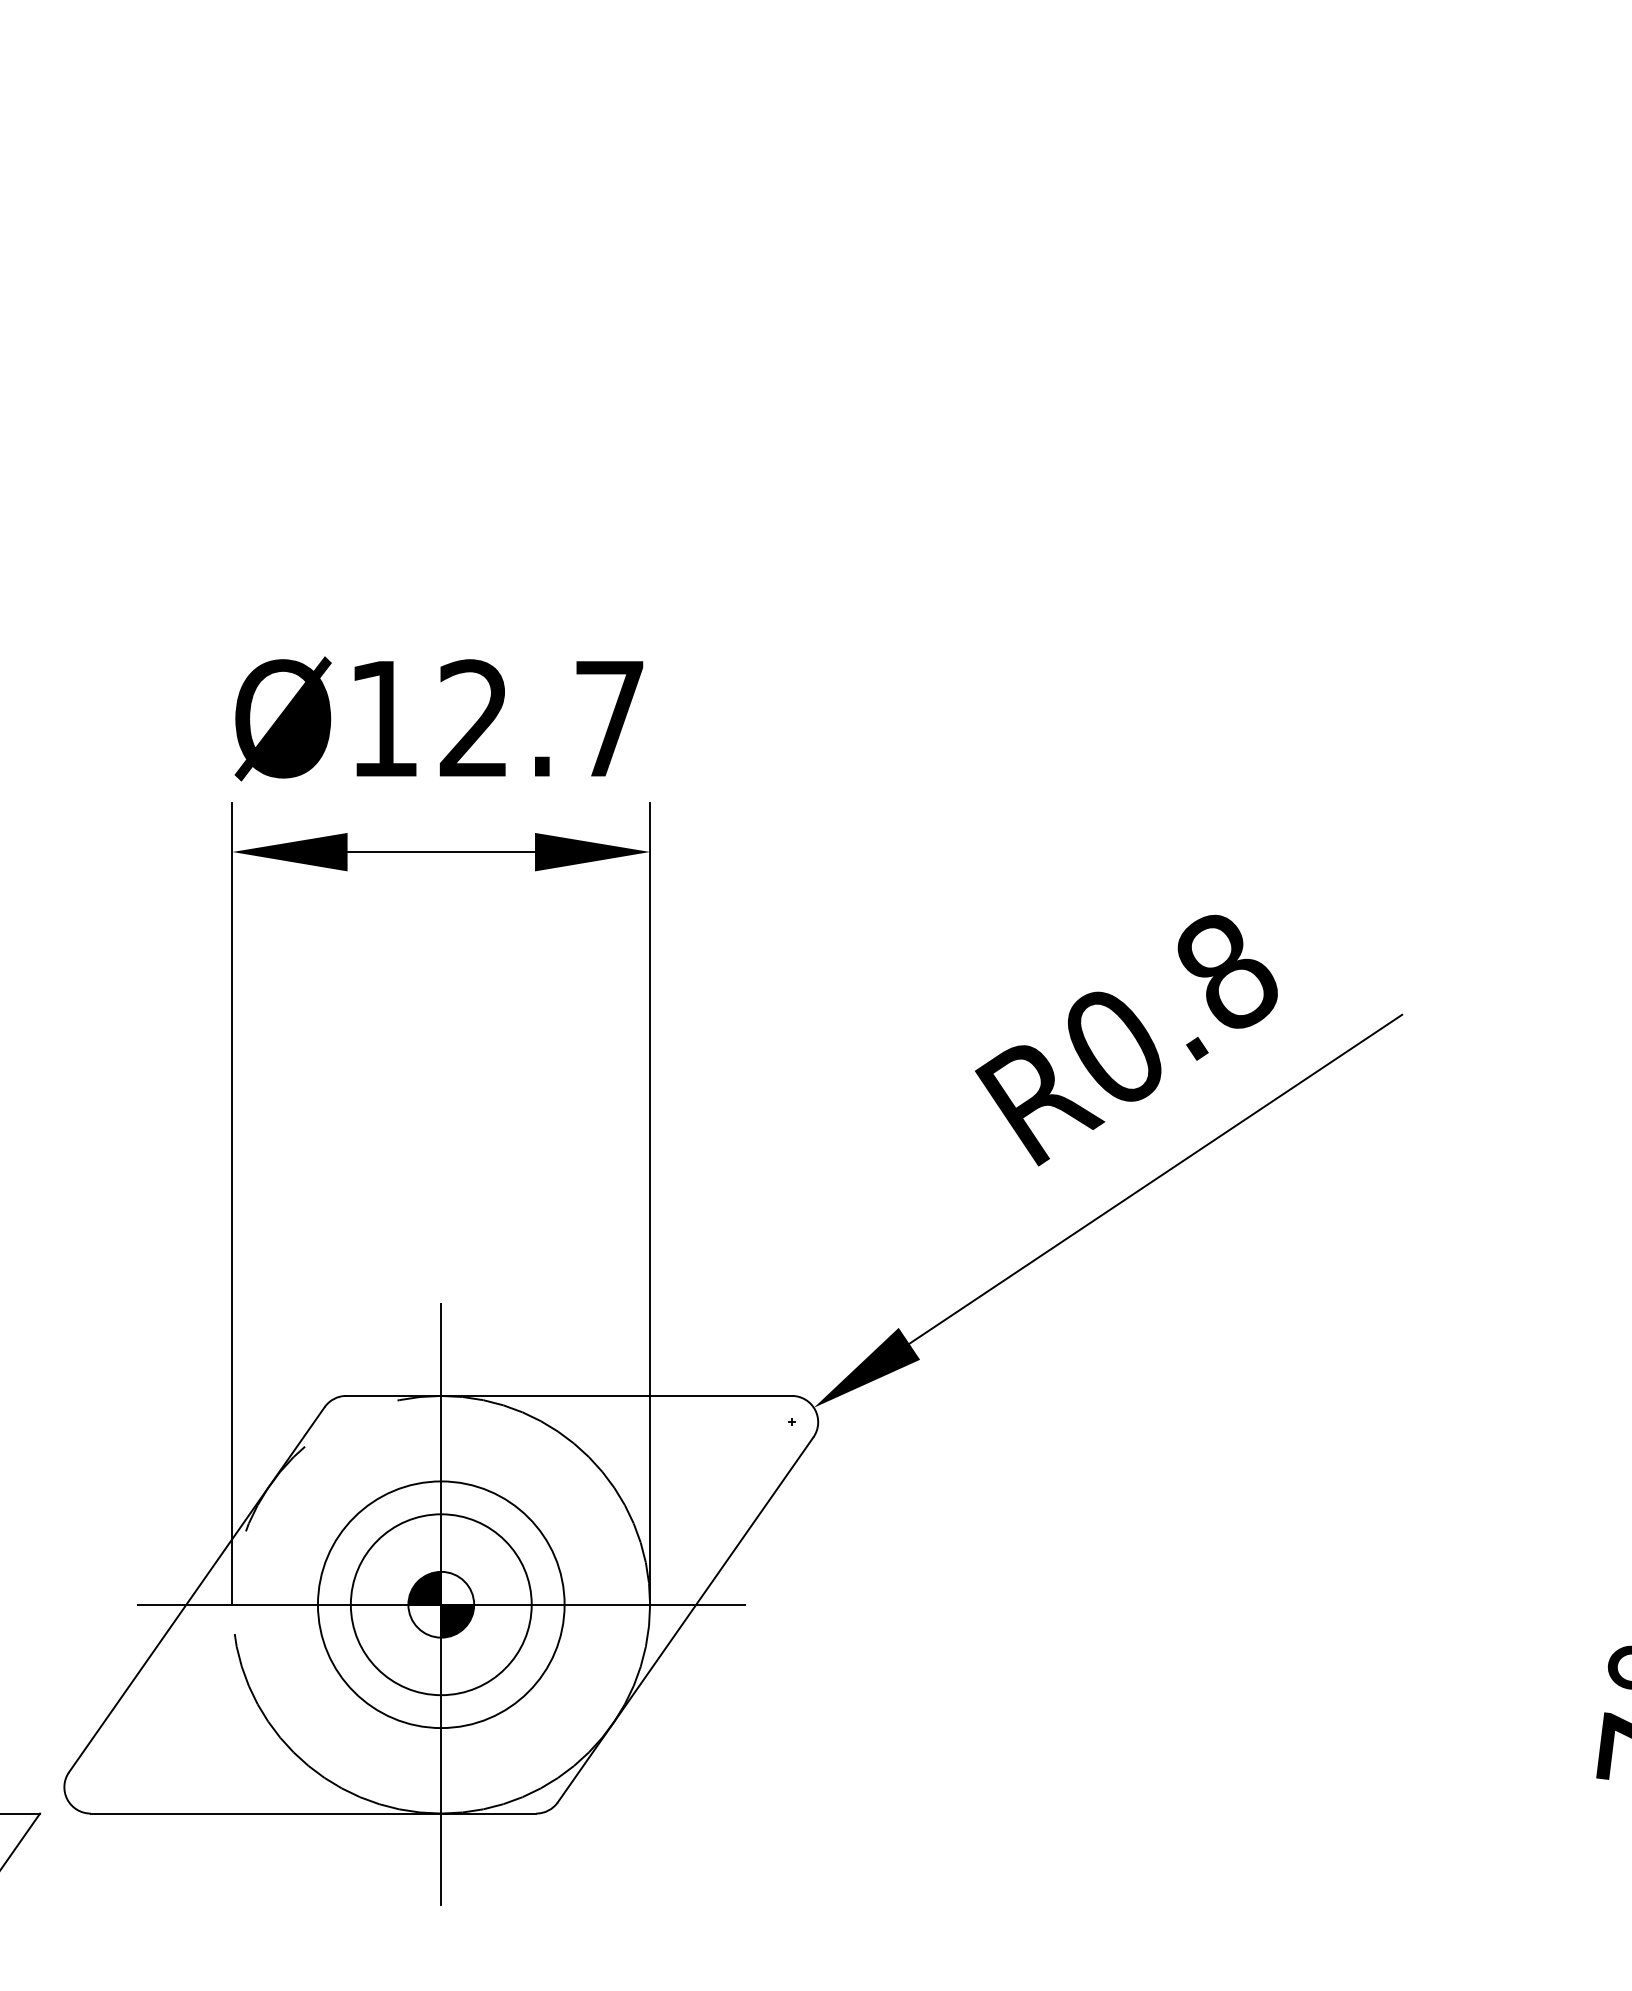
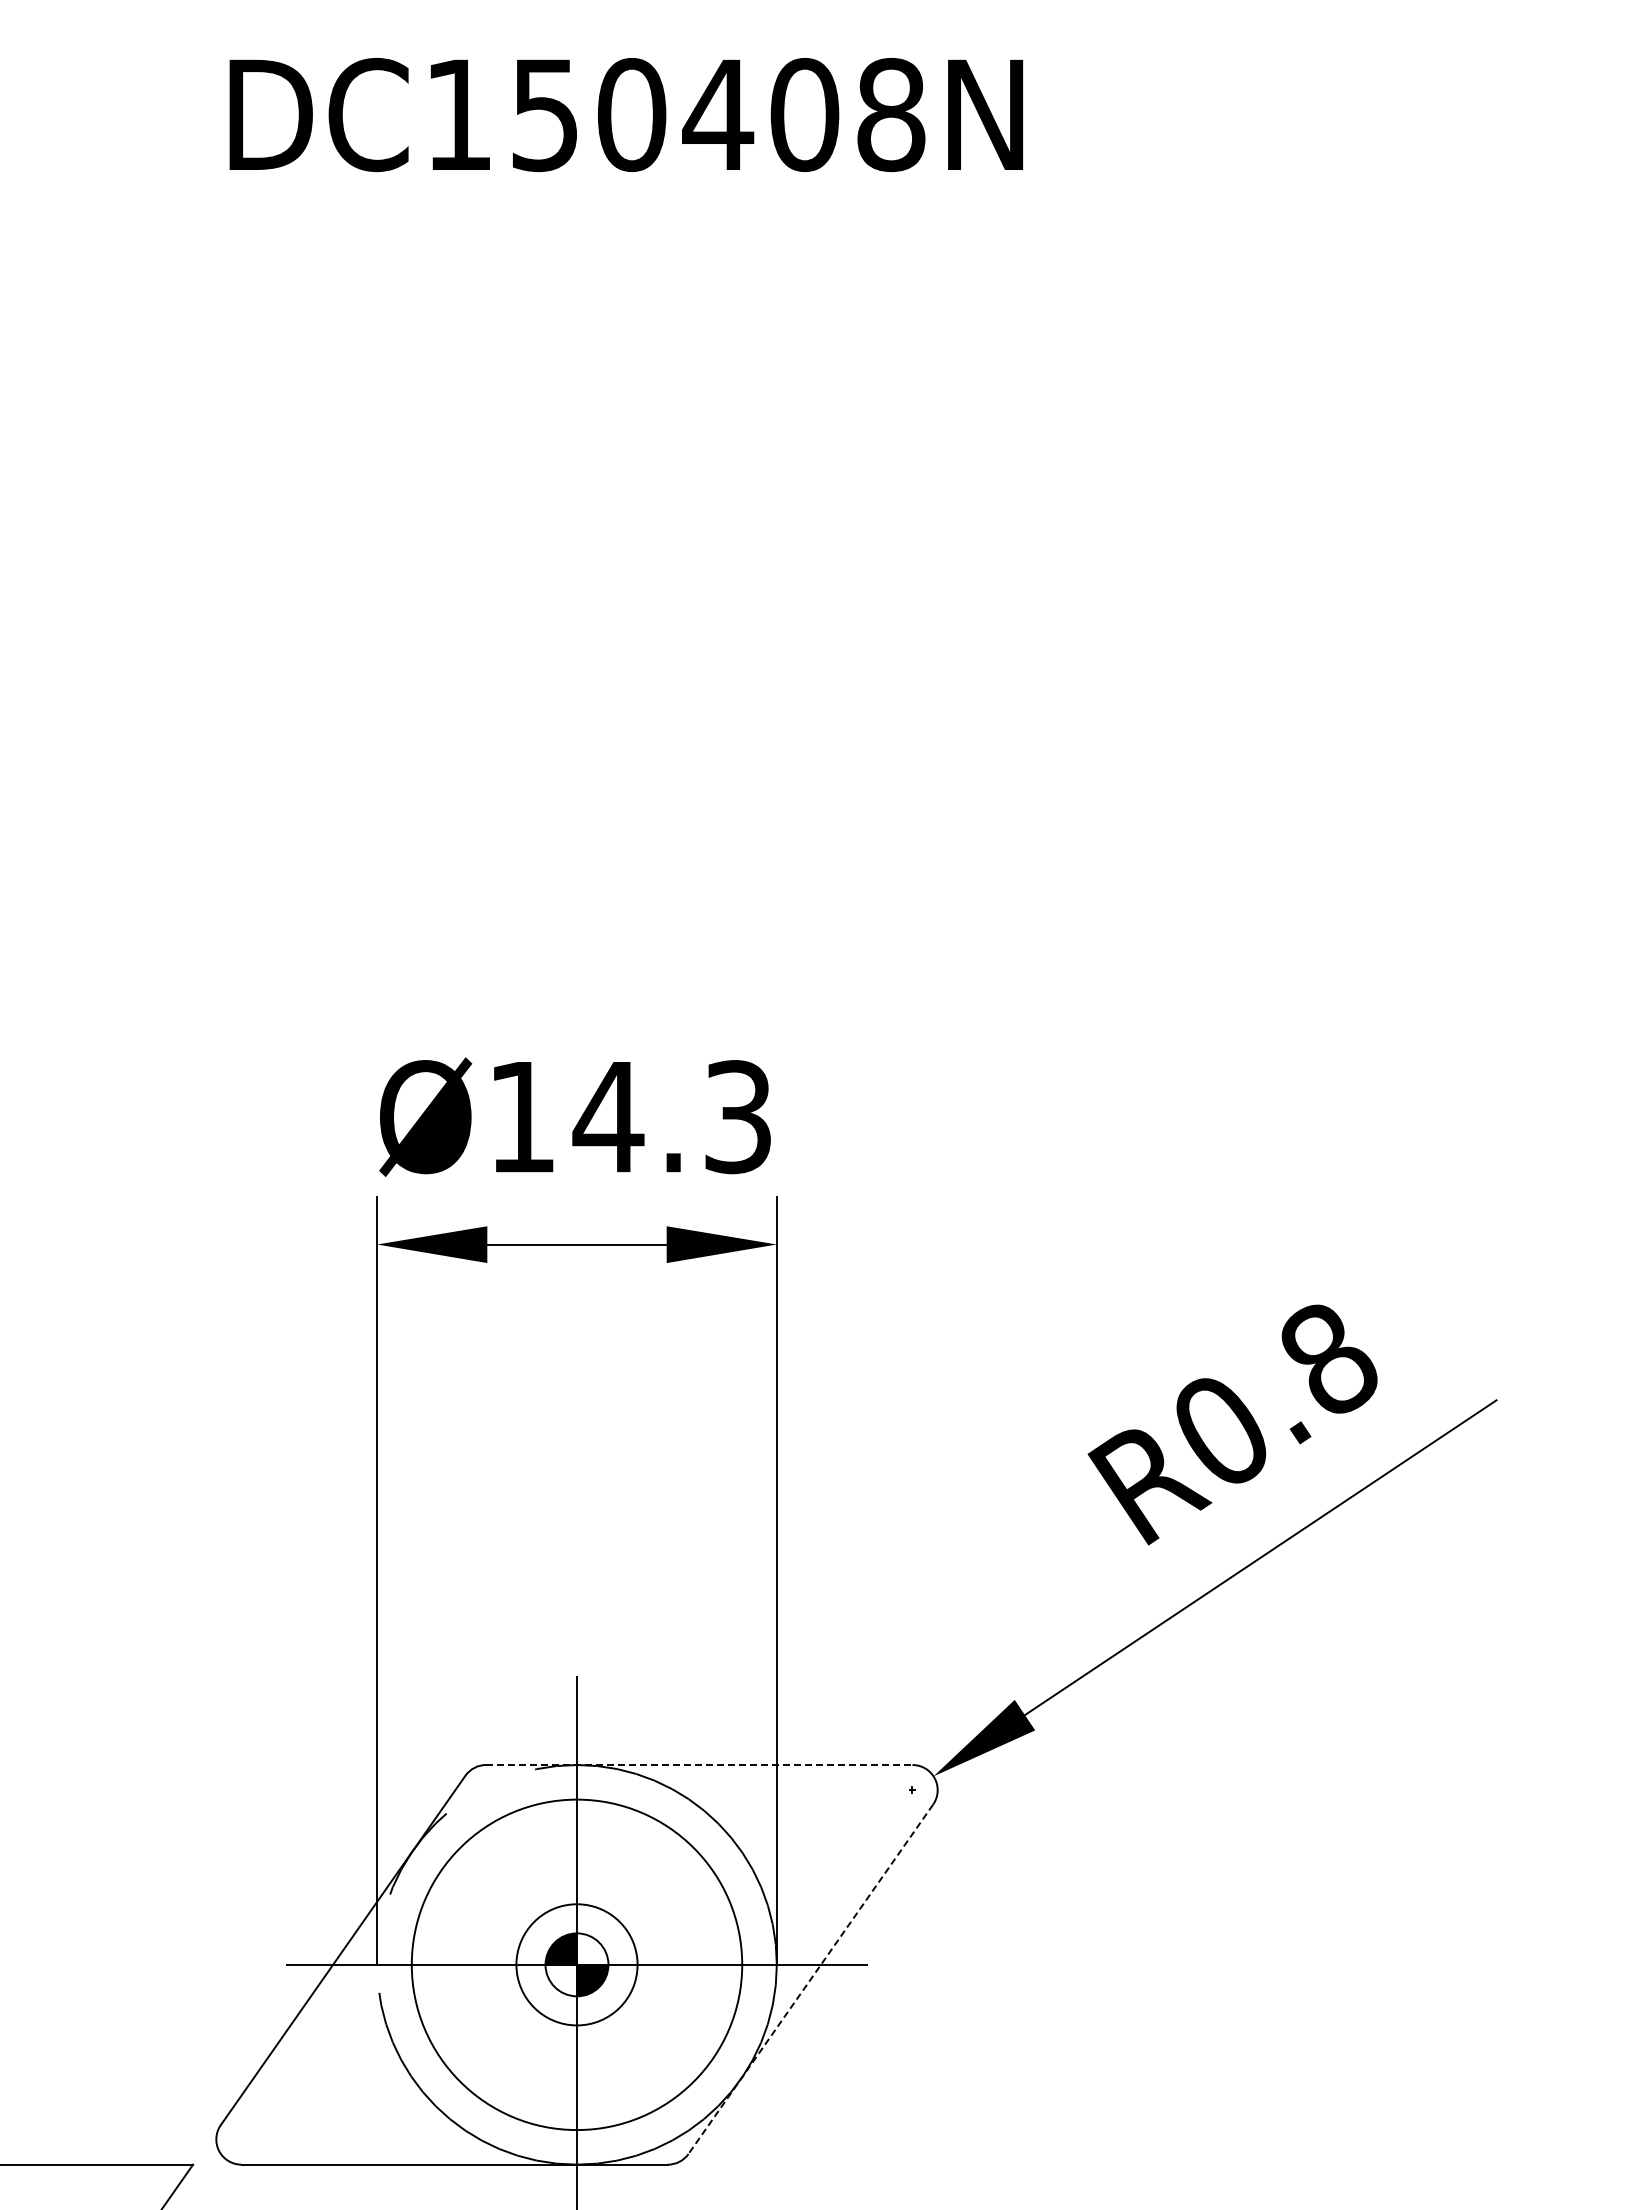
text: (540, 719) -> (671, 1117), Ø12.7 -> Ø14.3
line: (569, 1396) -> (699, 1765), solid -> dashed
circle: (440, 1604) -> (576, 1964), size x0.7
circle: (441, 1604) -> (577, 1964), size x1.4
line: (685, 1620) -> (810, 1979), solid -> dashed

